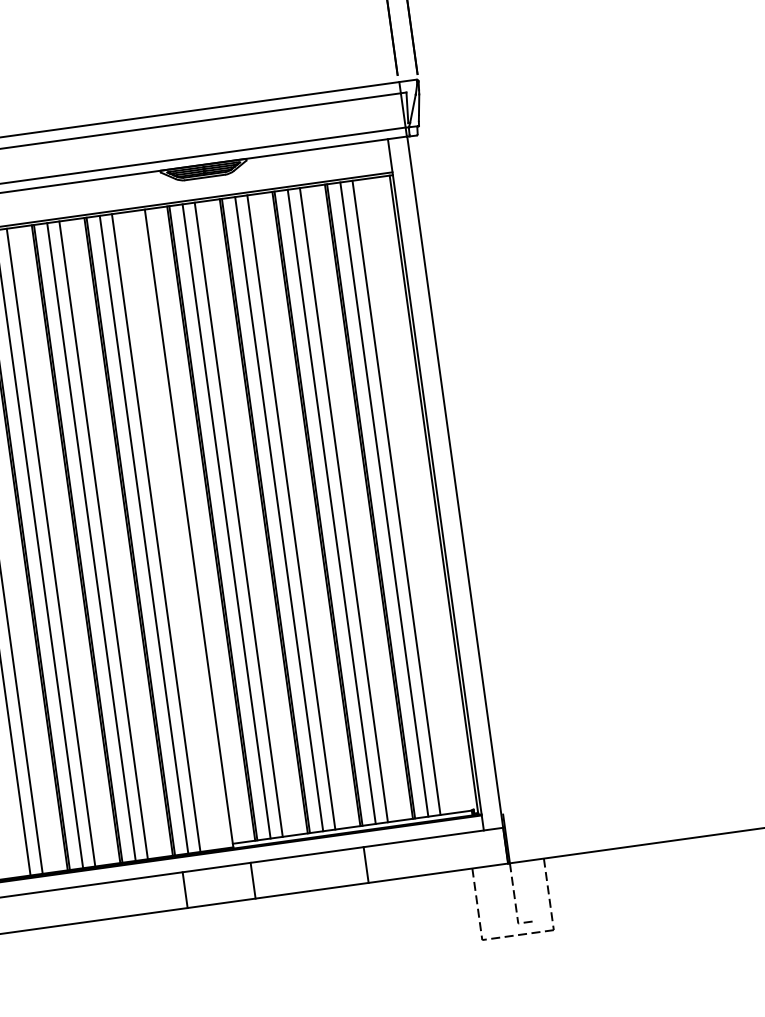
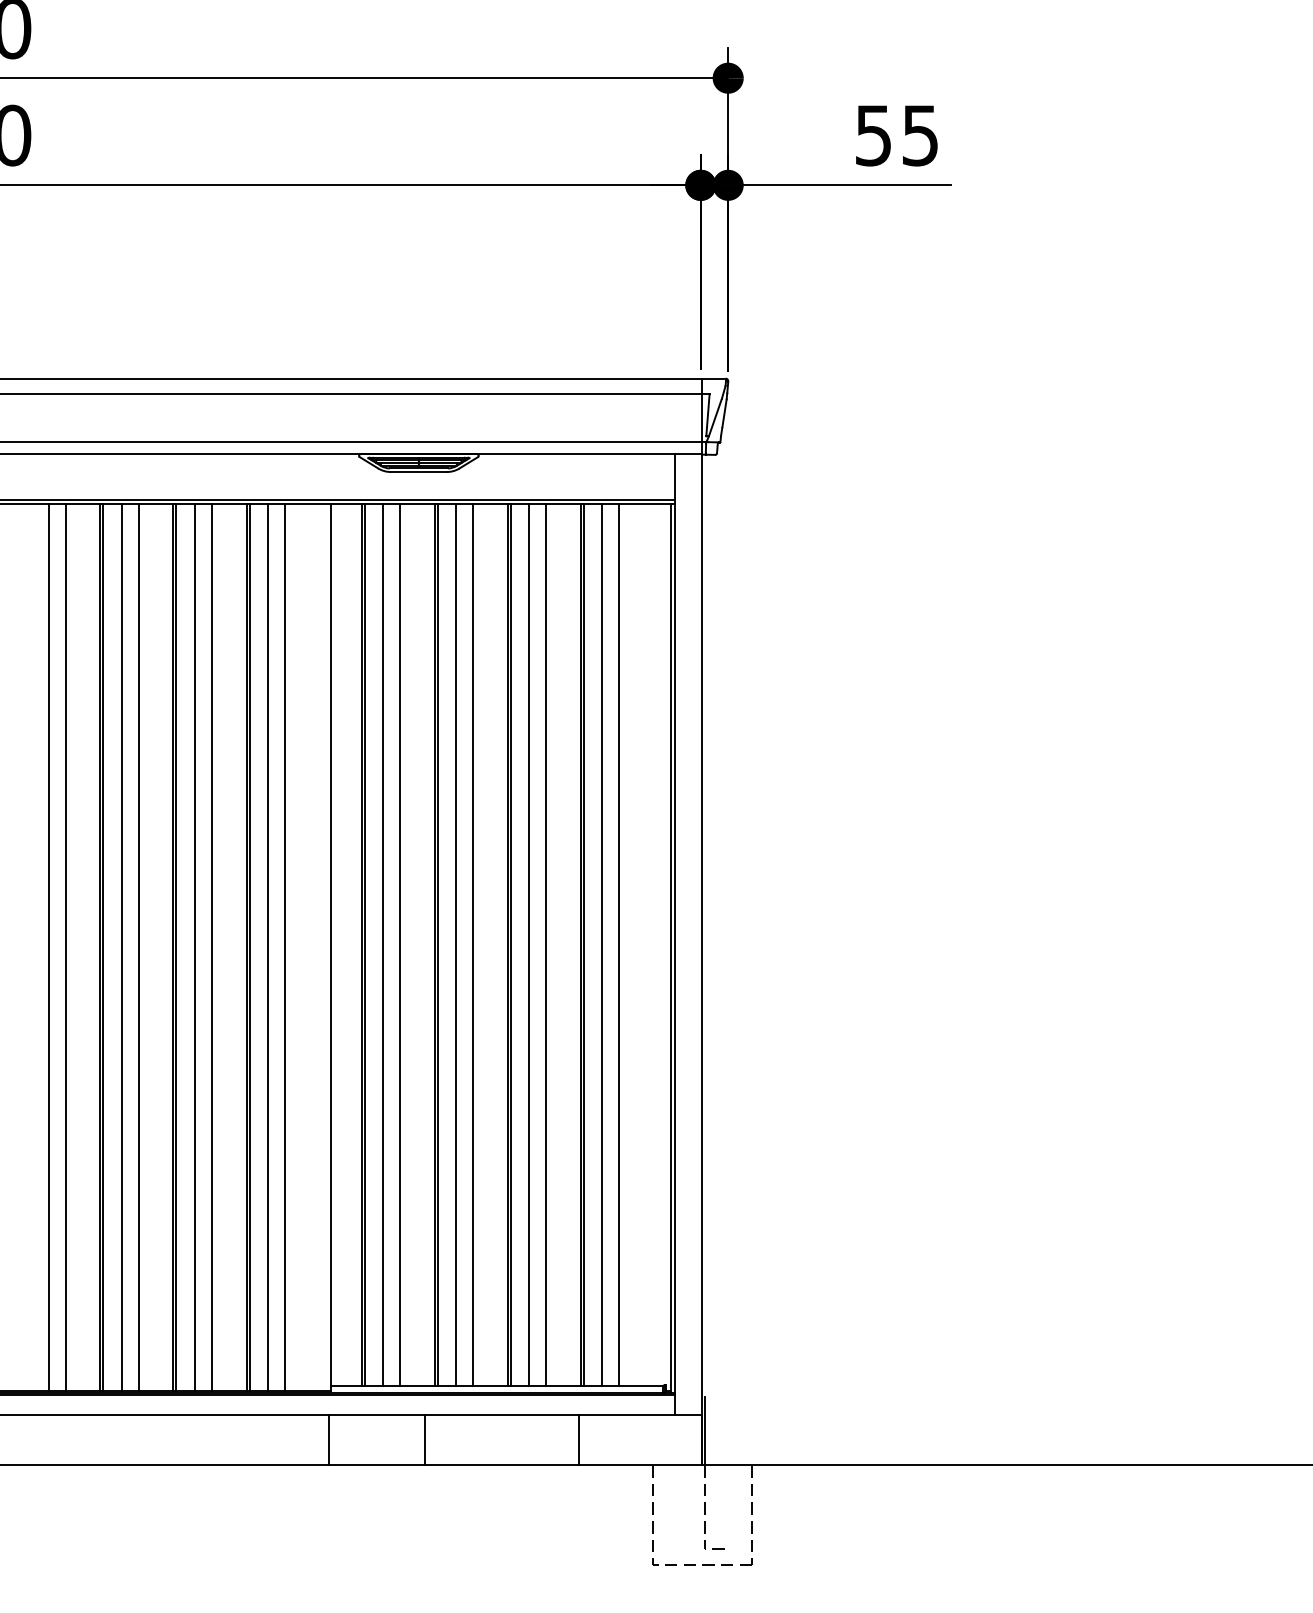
line: (366, 865) -> (579, 1440), moved
line: (253, 880) -> (425, 1440), moved
line: (184, 890) -> (328, 1440), moved

